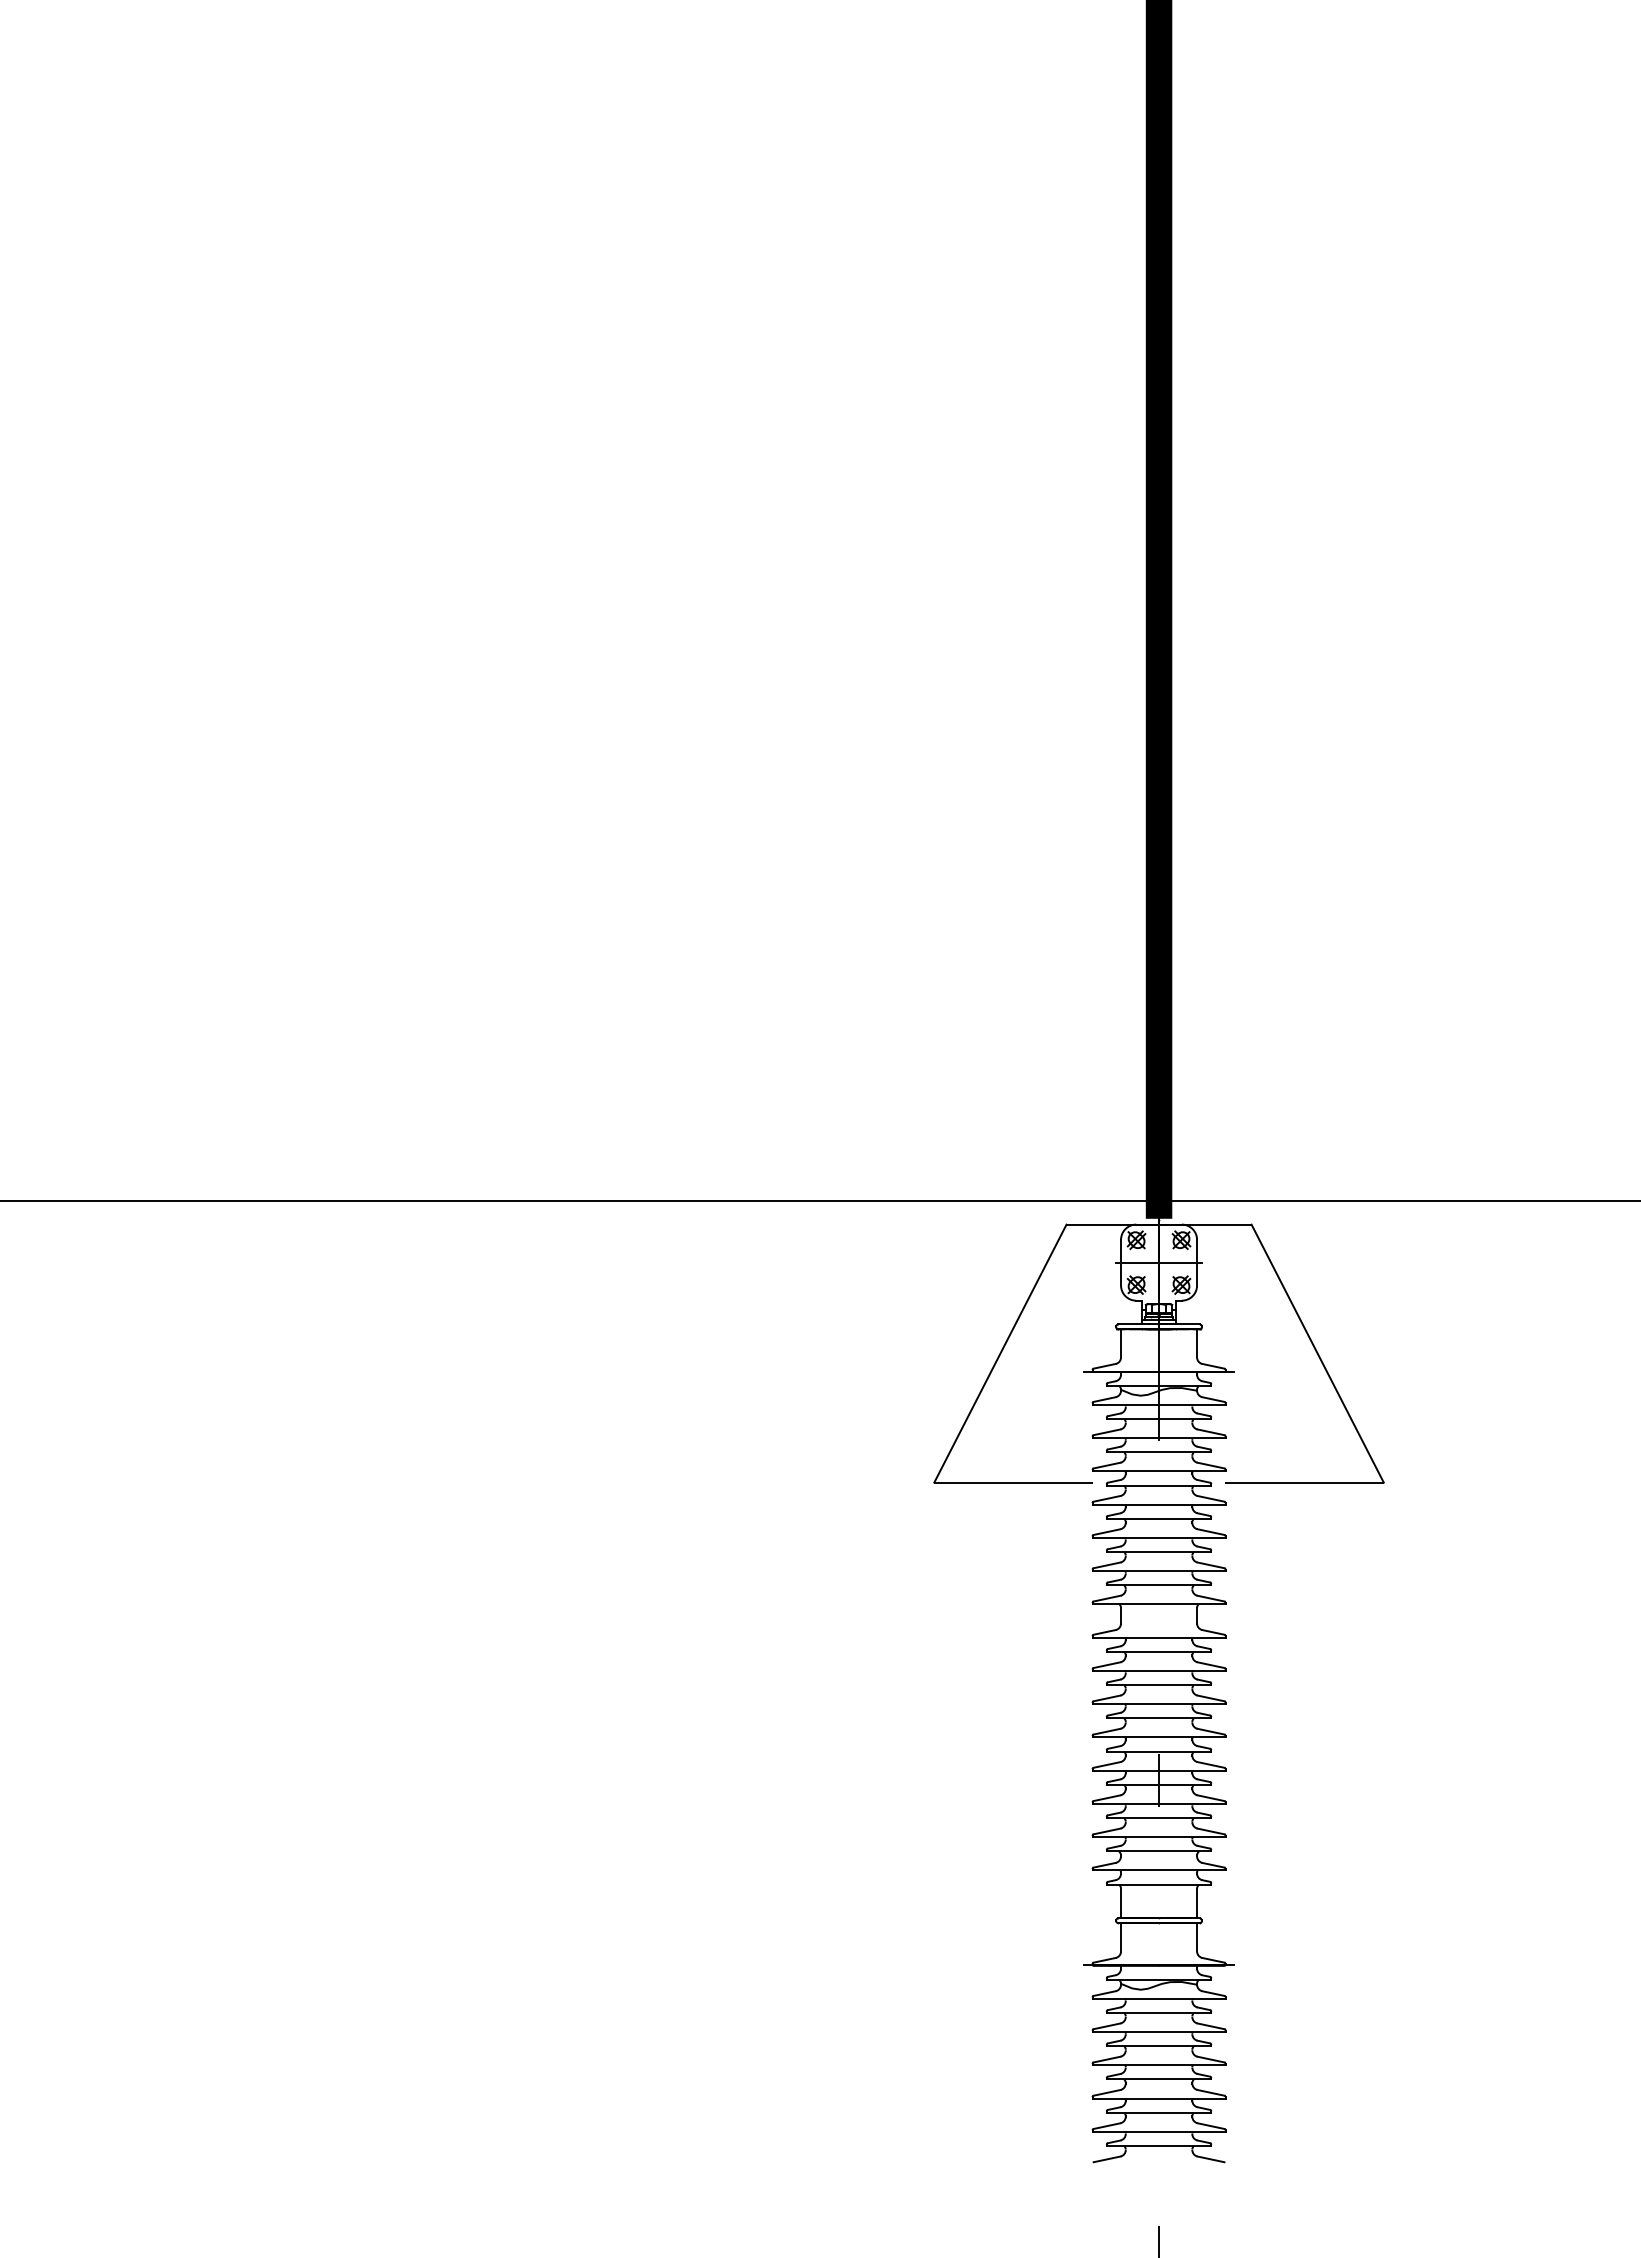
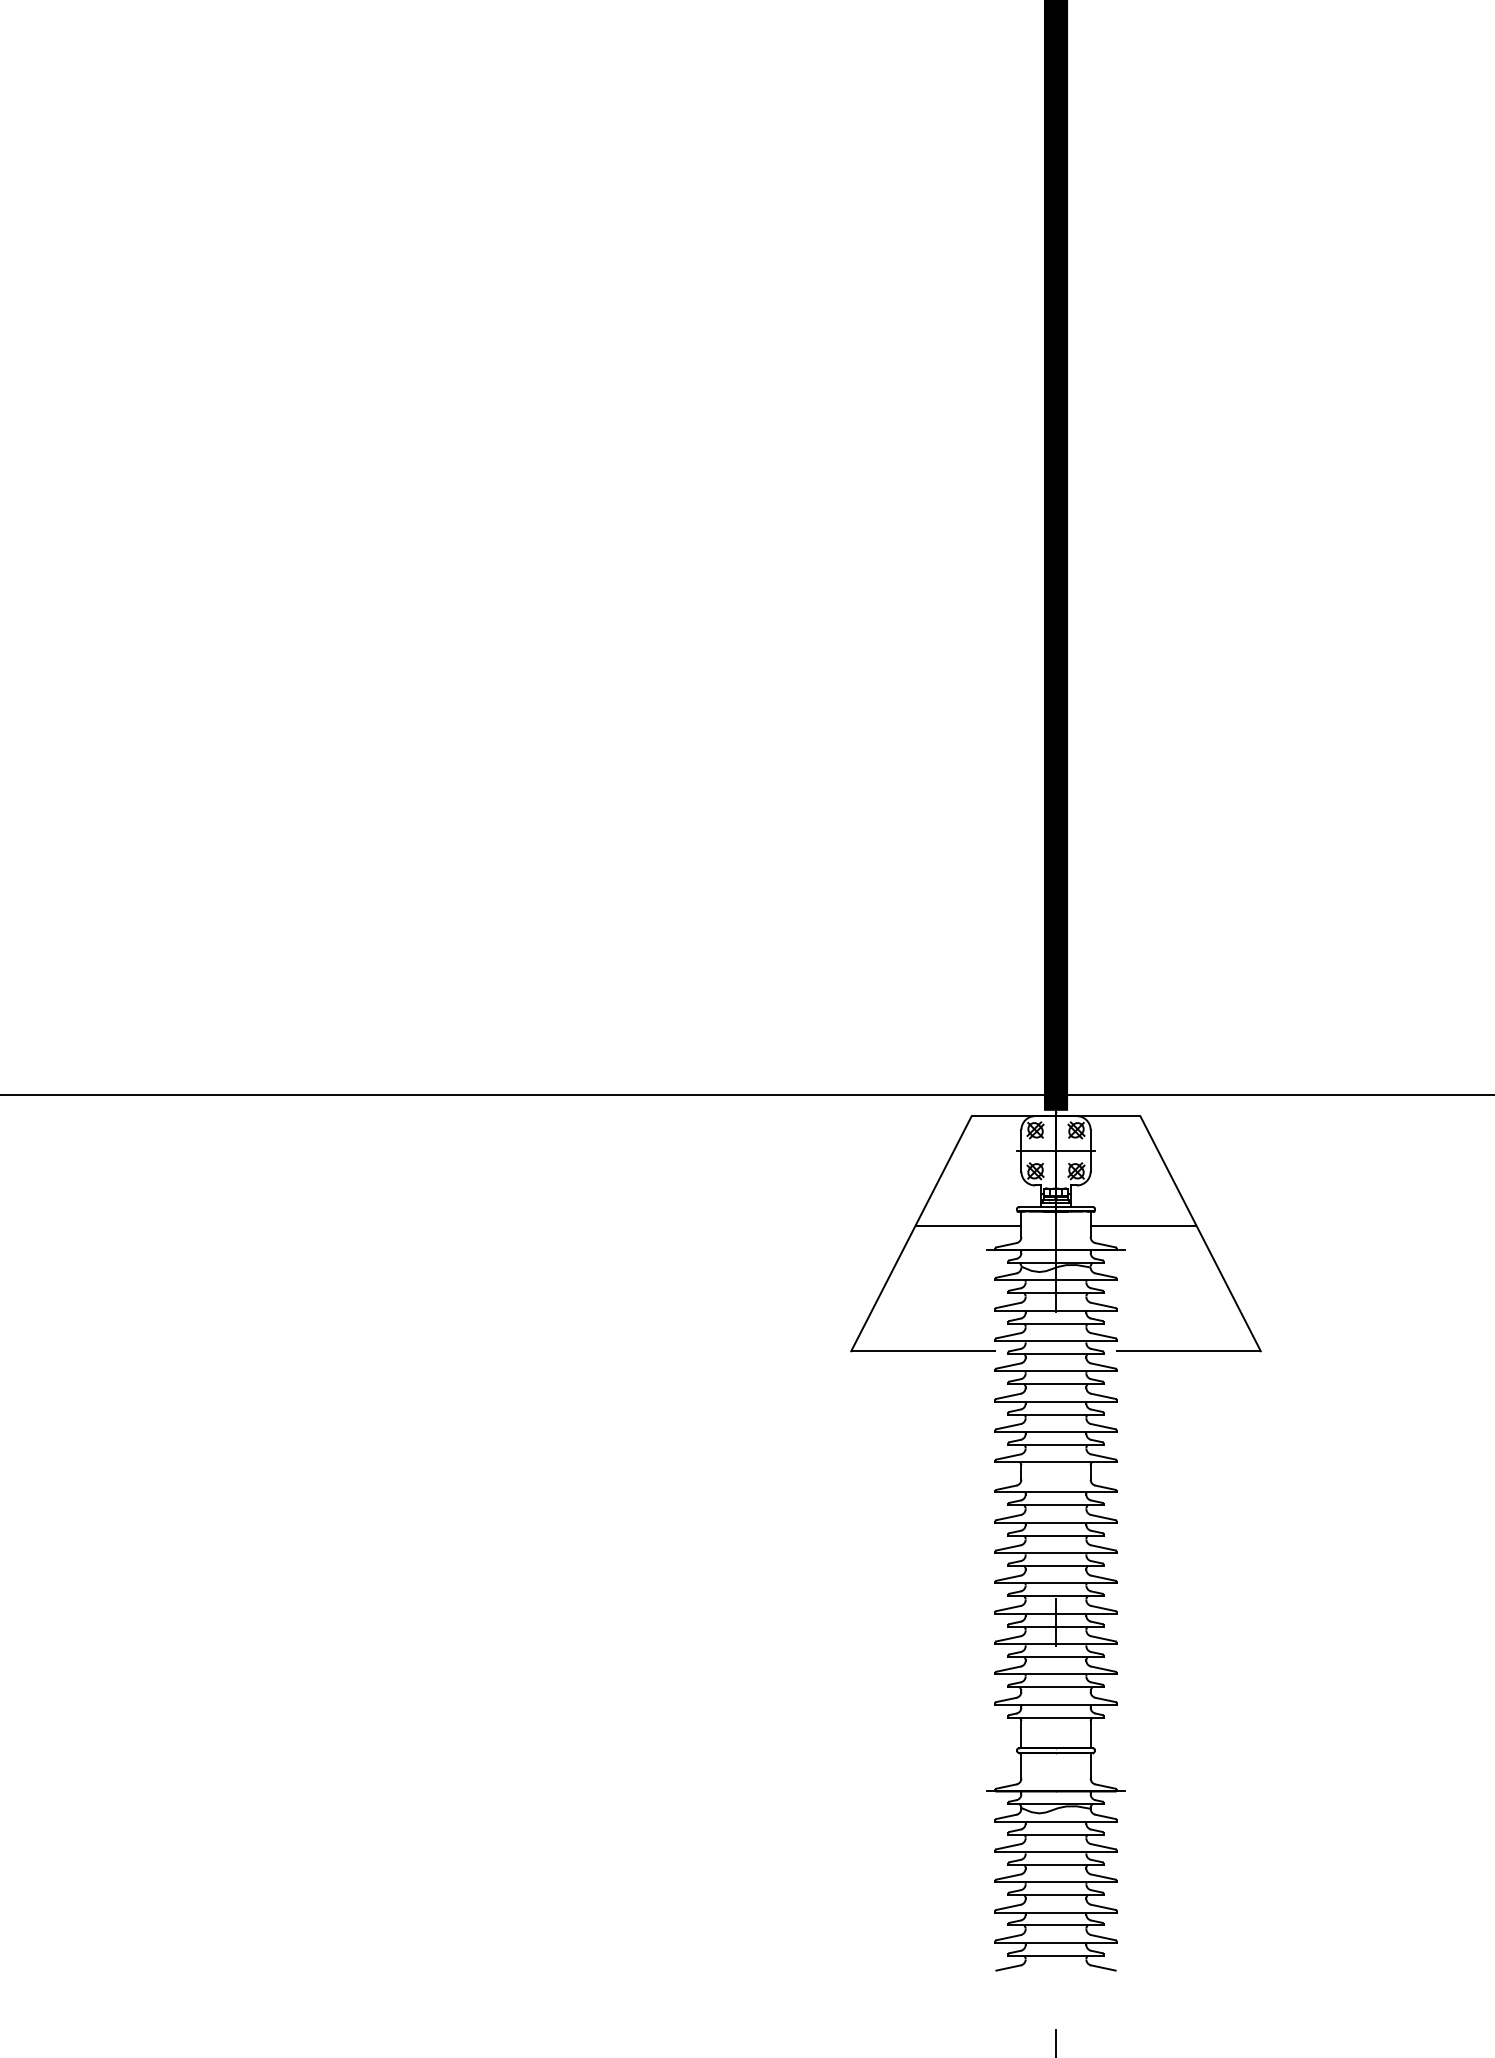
line: (1062, 1344) -> (968, 1225), added
line: (1255, 1344) -> (1143, 1225), added

